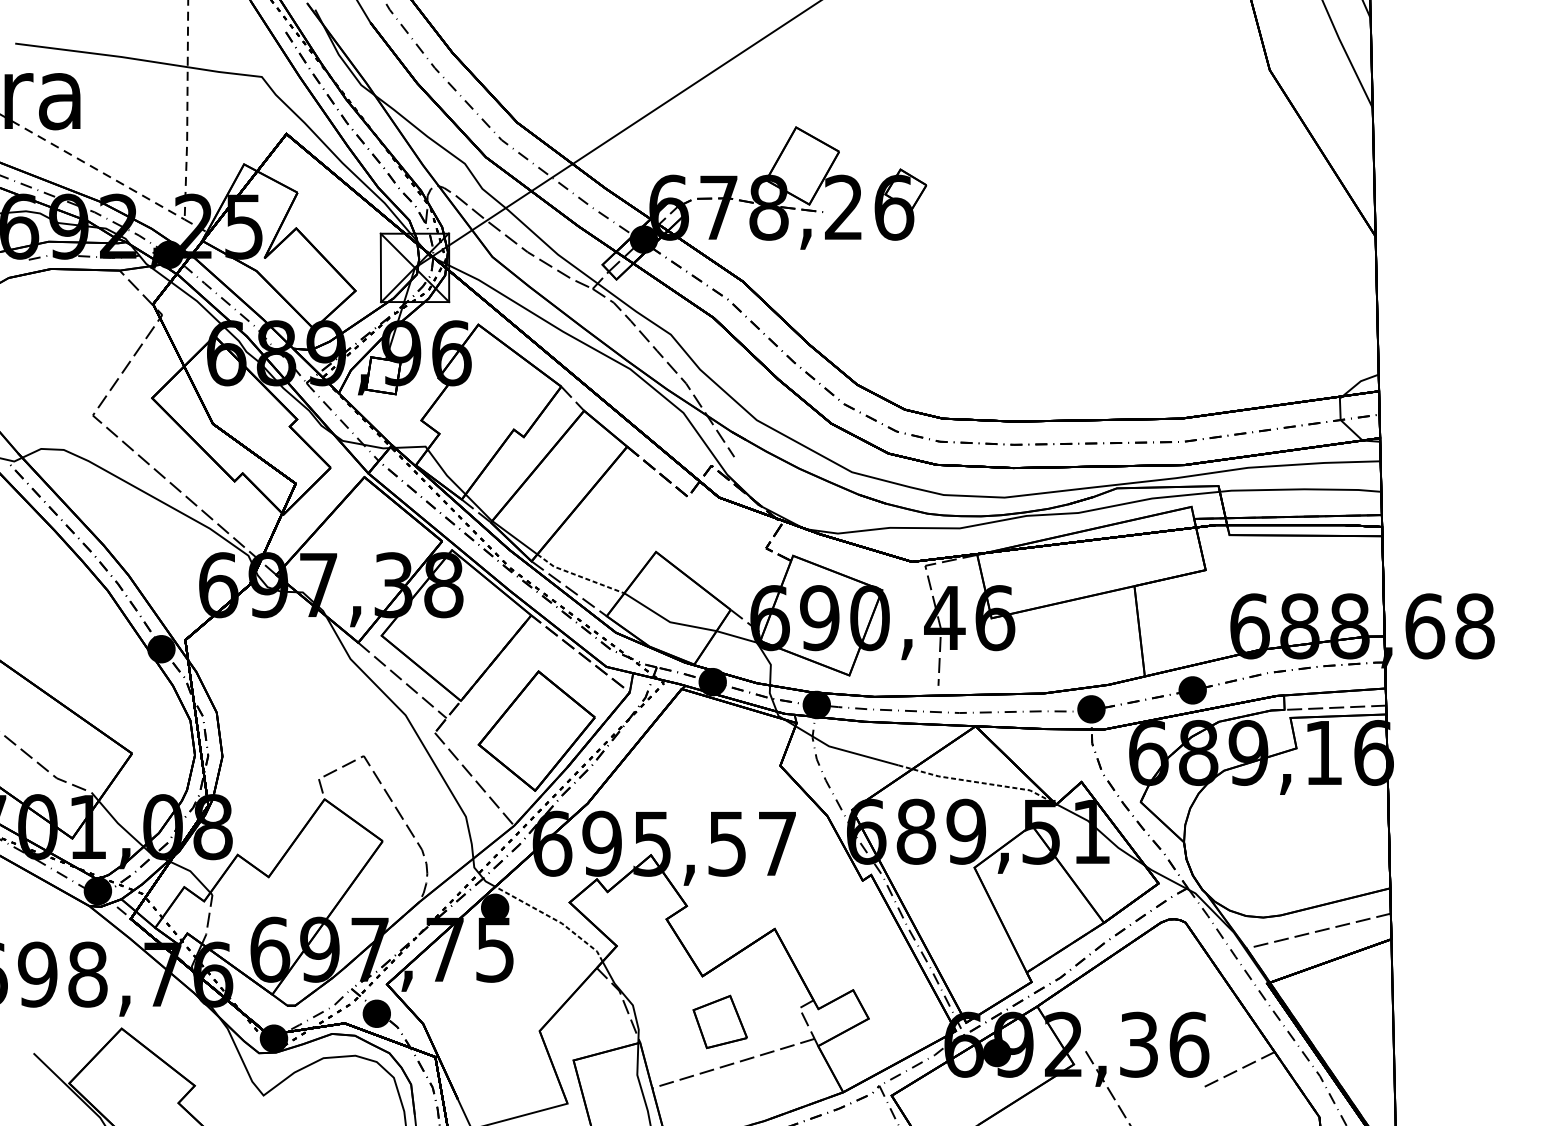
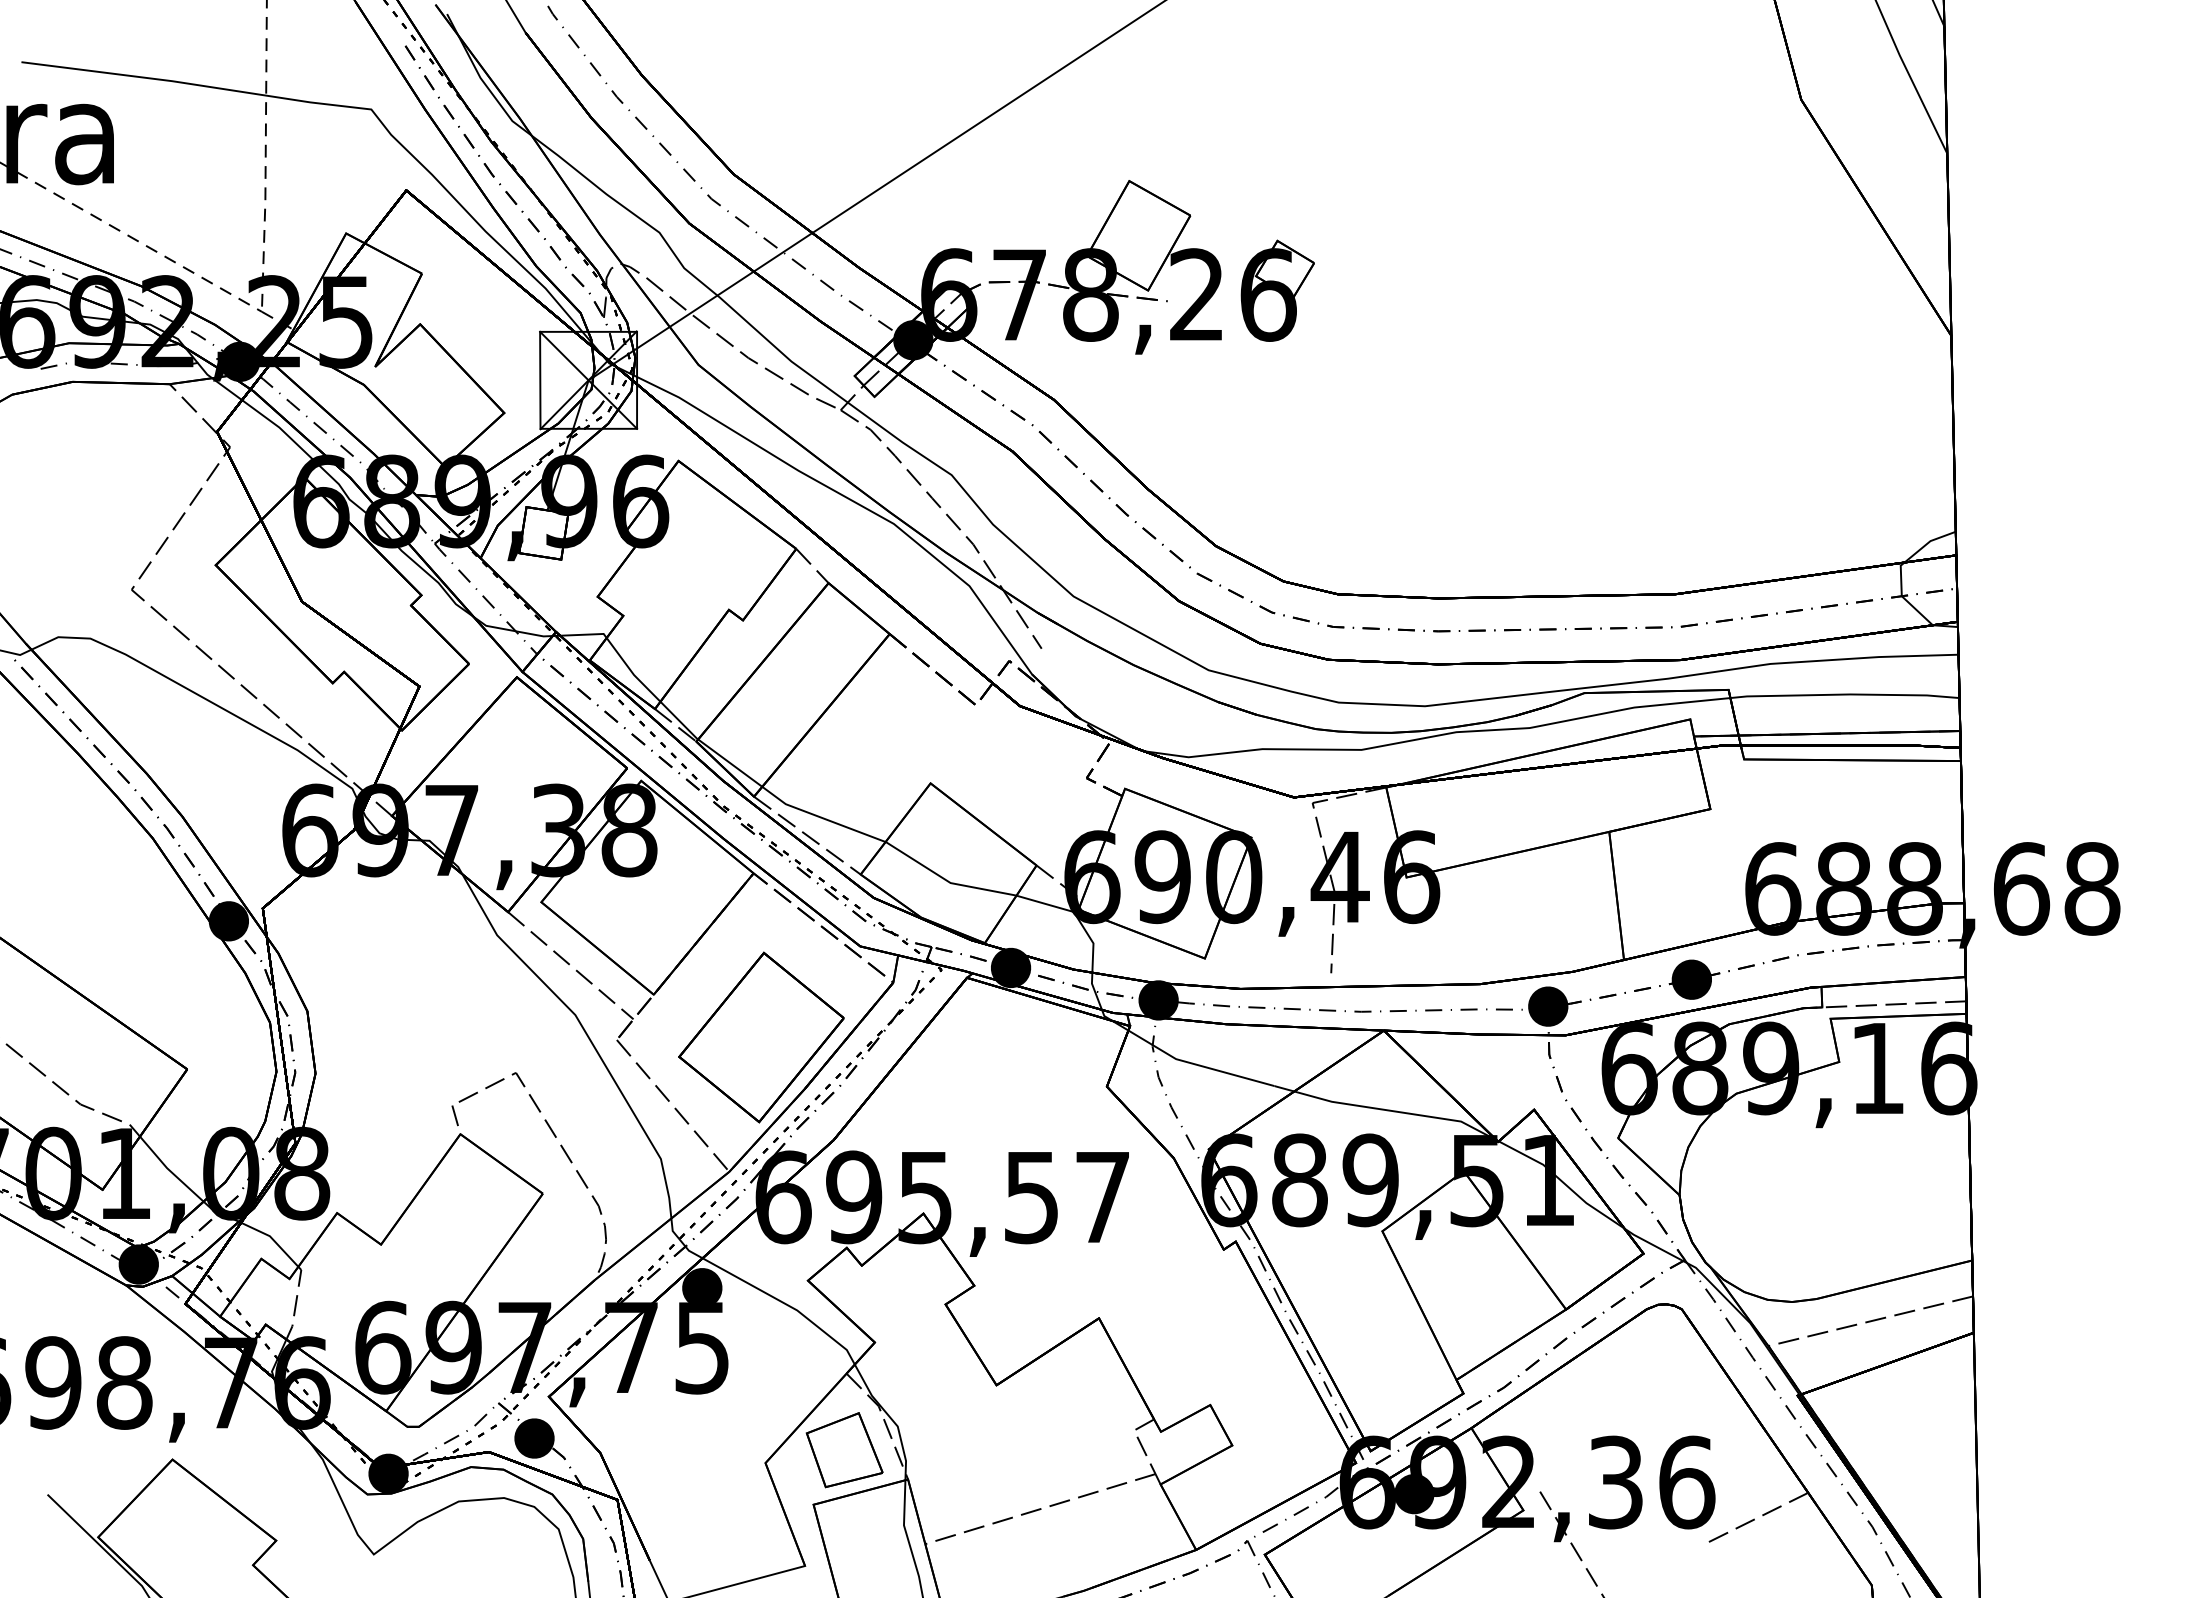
line: (579, 576) -> (821, 817), dashed -> solid
line: (978, 782) -> (1387, 1110), dashed -> solid
line: (553, 919) -> (785, 1304), dashed -> solid
part: (720, 1022) -> (844, 1450), moved

